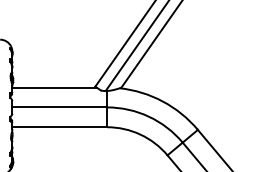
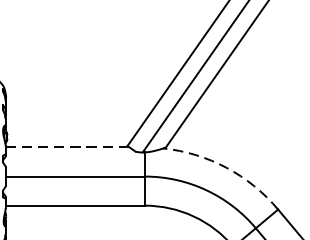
line: (55, 87) -> (68, 147), solid -> dashed
arc: (162, 101) -> (226, 167), solid -> dashed

